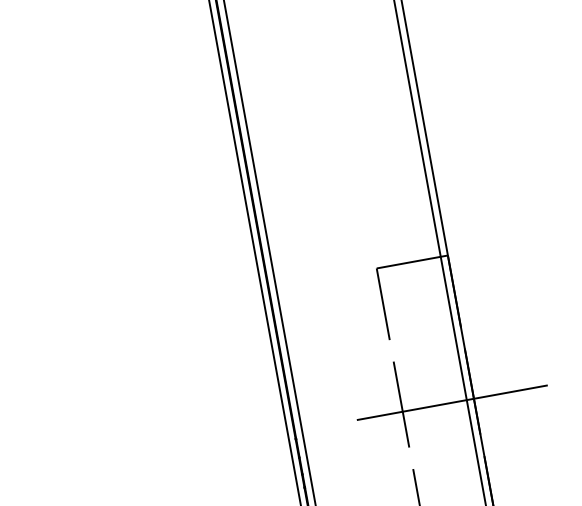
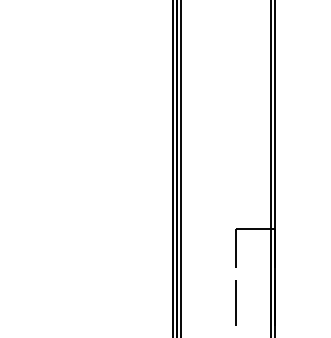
line: (451, 401) -> (262, 306), removed

